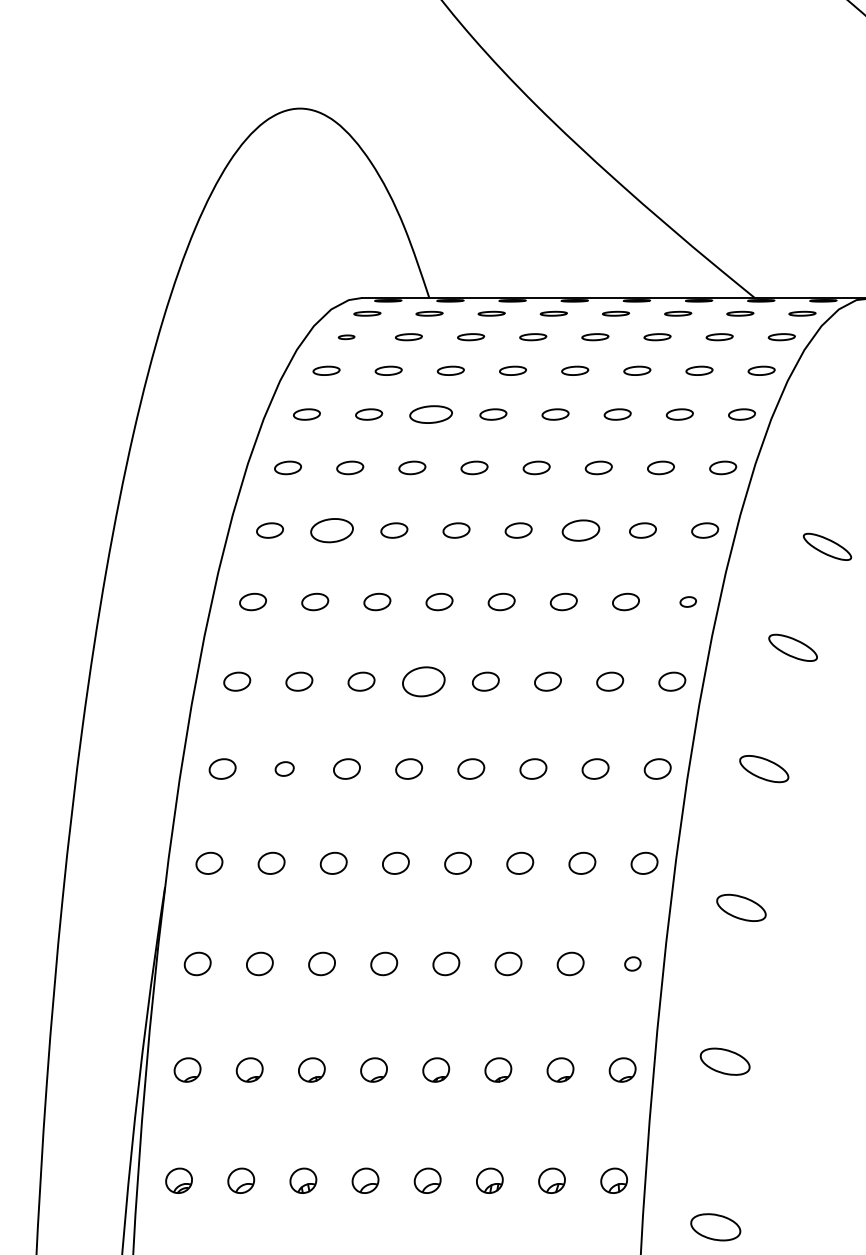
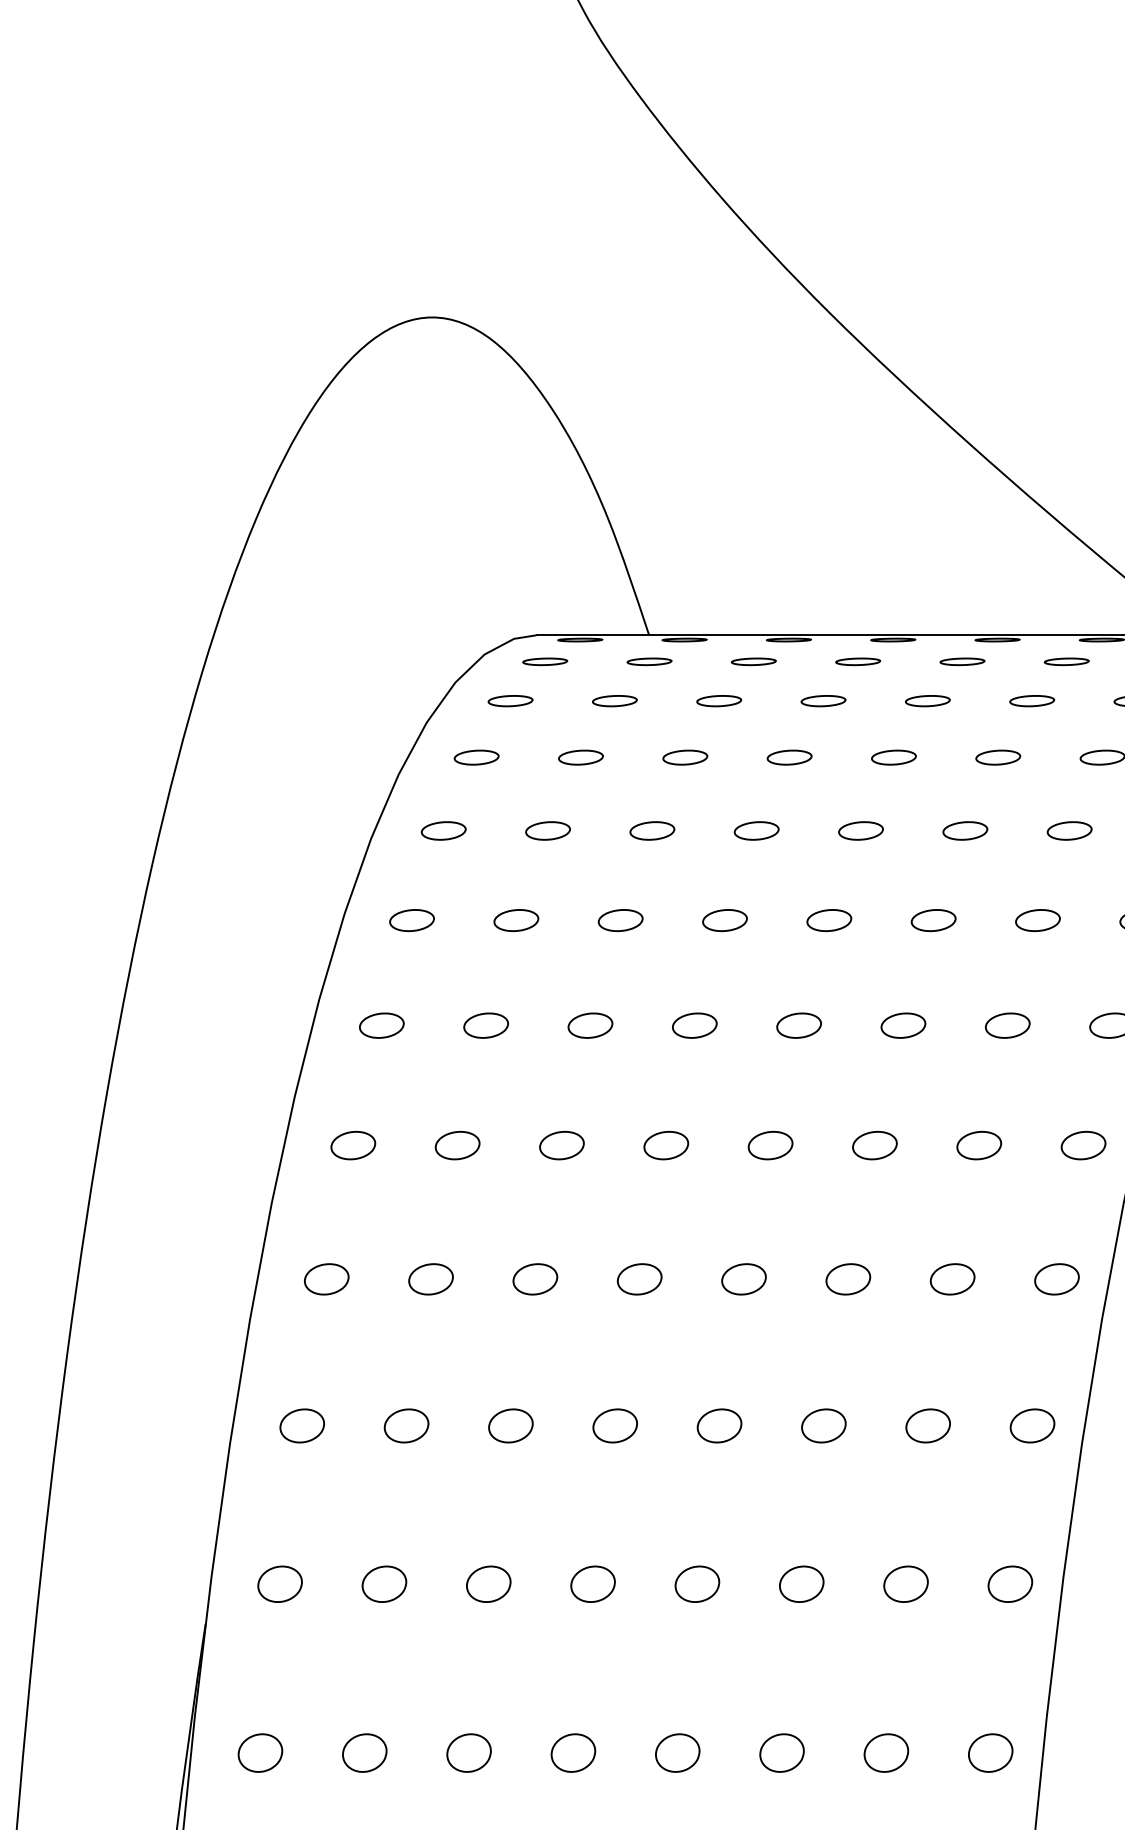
part: (346, 337) -> (510, 701), size x1.67
part: (431, 414) -> (652, 830), size x0.62
part: (332, 530) -> (486, 1025), size x0.62
part: (580, 530) -> (902, 1025), size x0.71
part: (688, 601) -> (1084, 1144), size x1.67
part: (423, 681) -> (639, 1278), size x0.62
part: (284, 768) -> (406, 1425), size x1.43
part: (632, 963) -> (990, 1752), size x1.67

